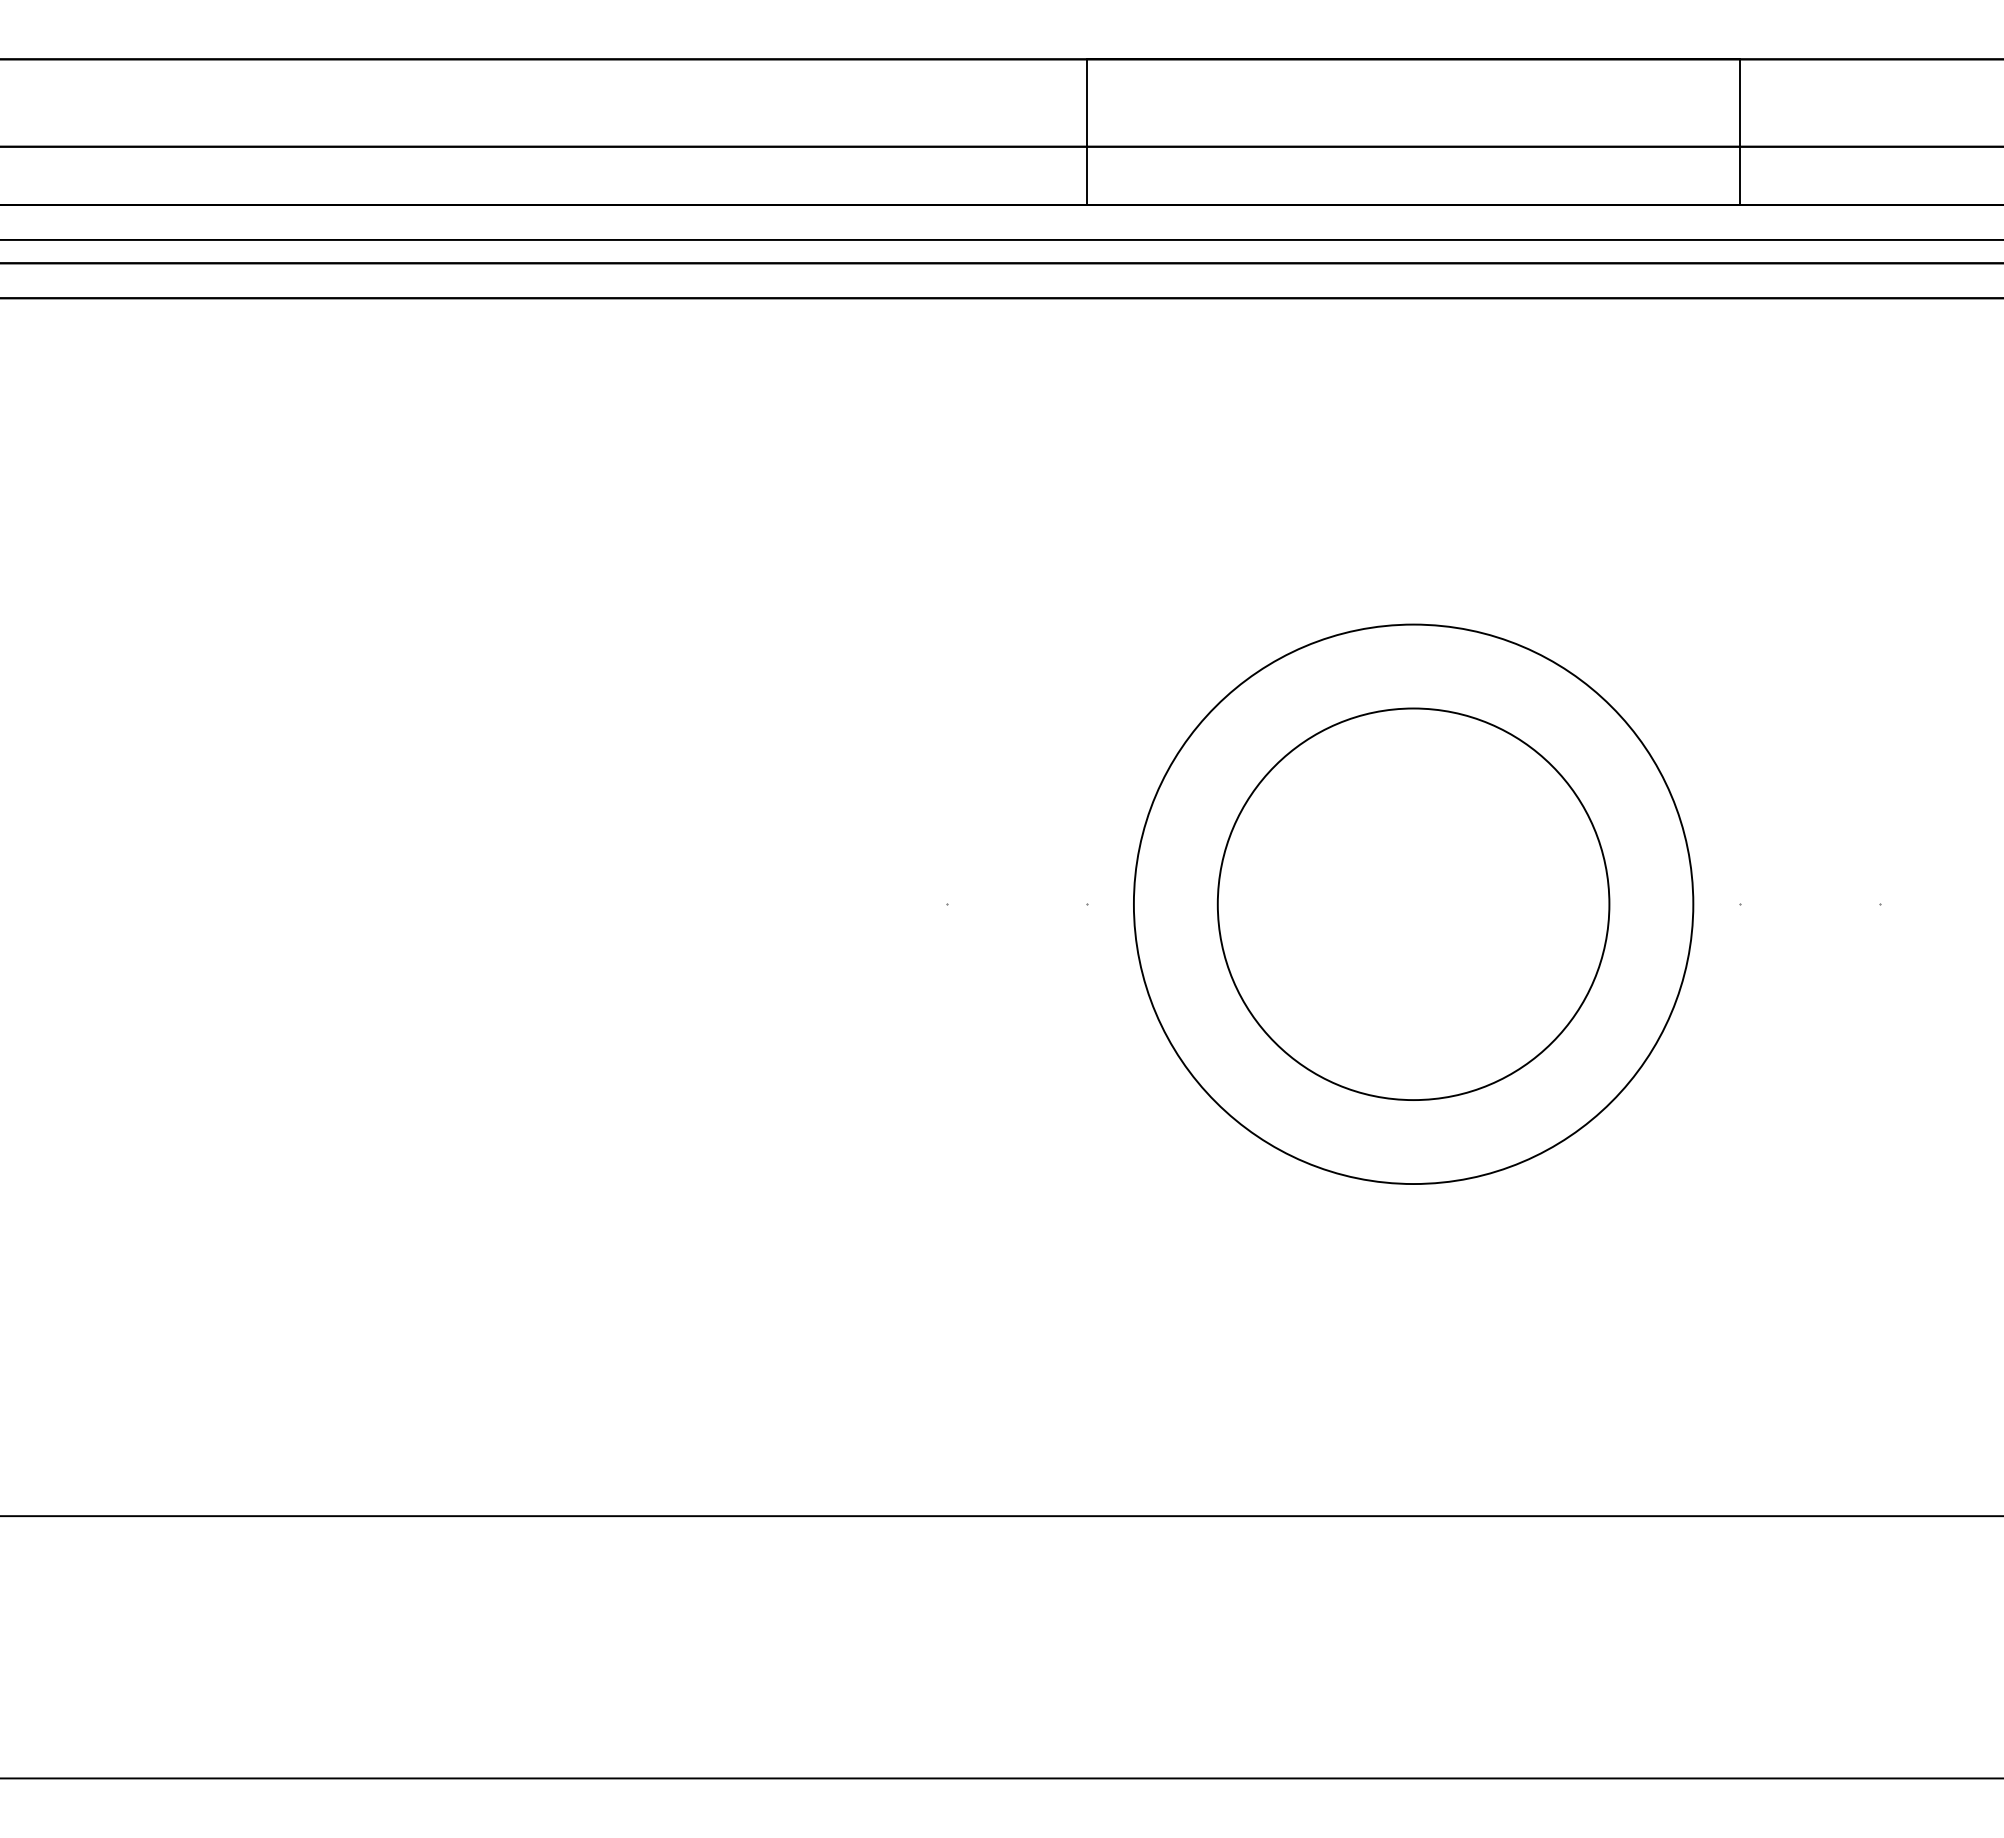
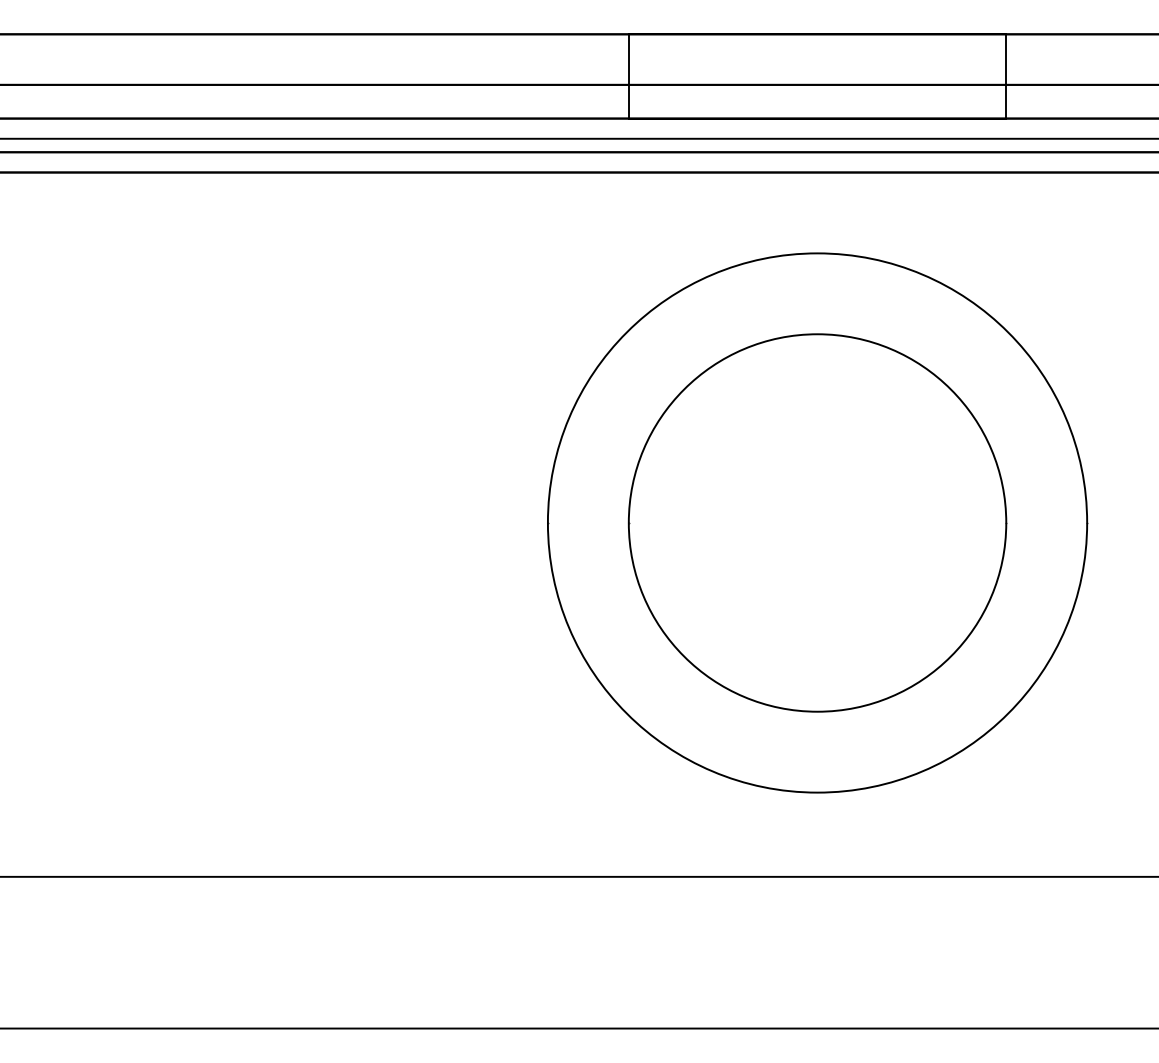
circle: (1413, 903) -> (817, 522), size x1.67
circle: (1413, 903) -> (817, 522), size x1.67

